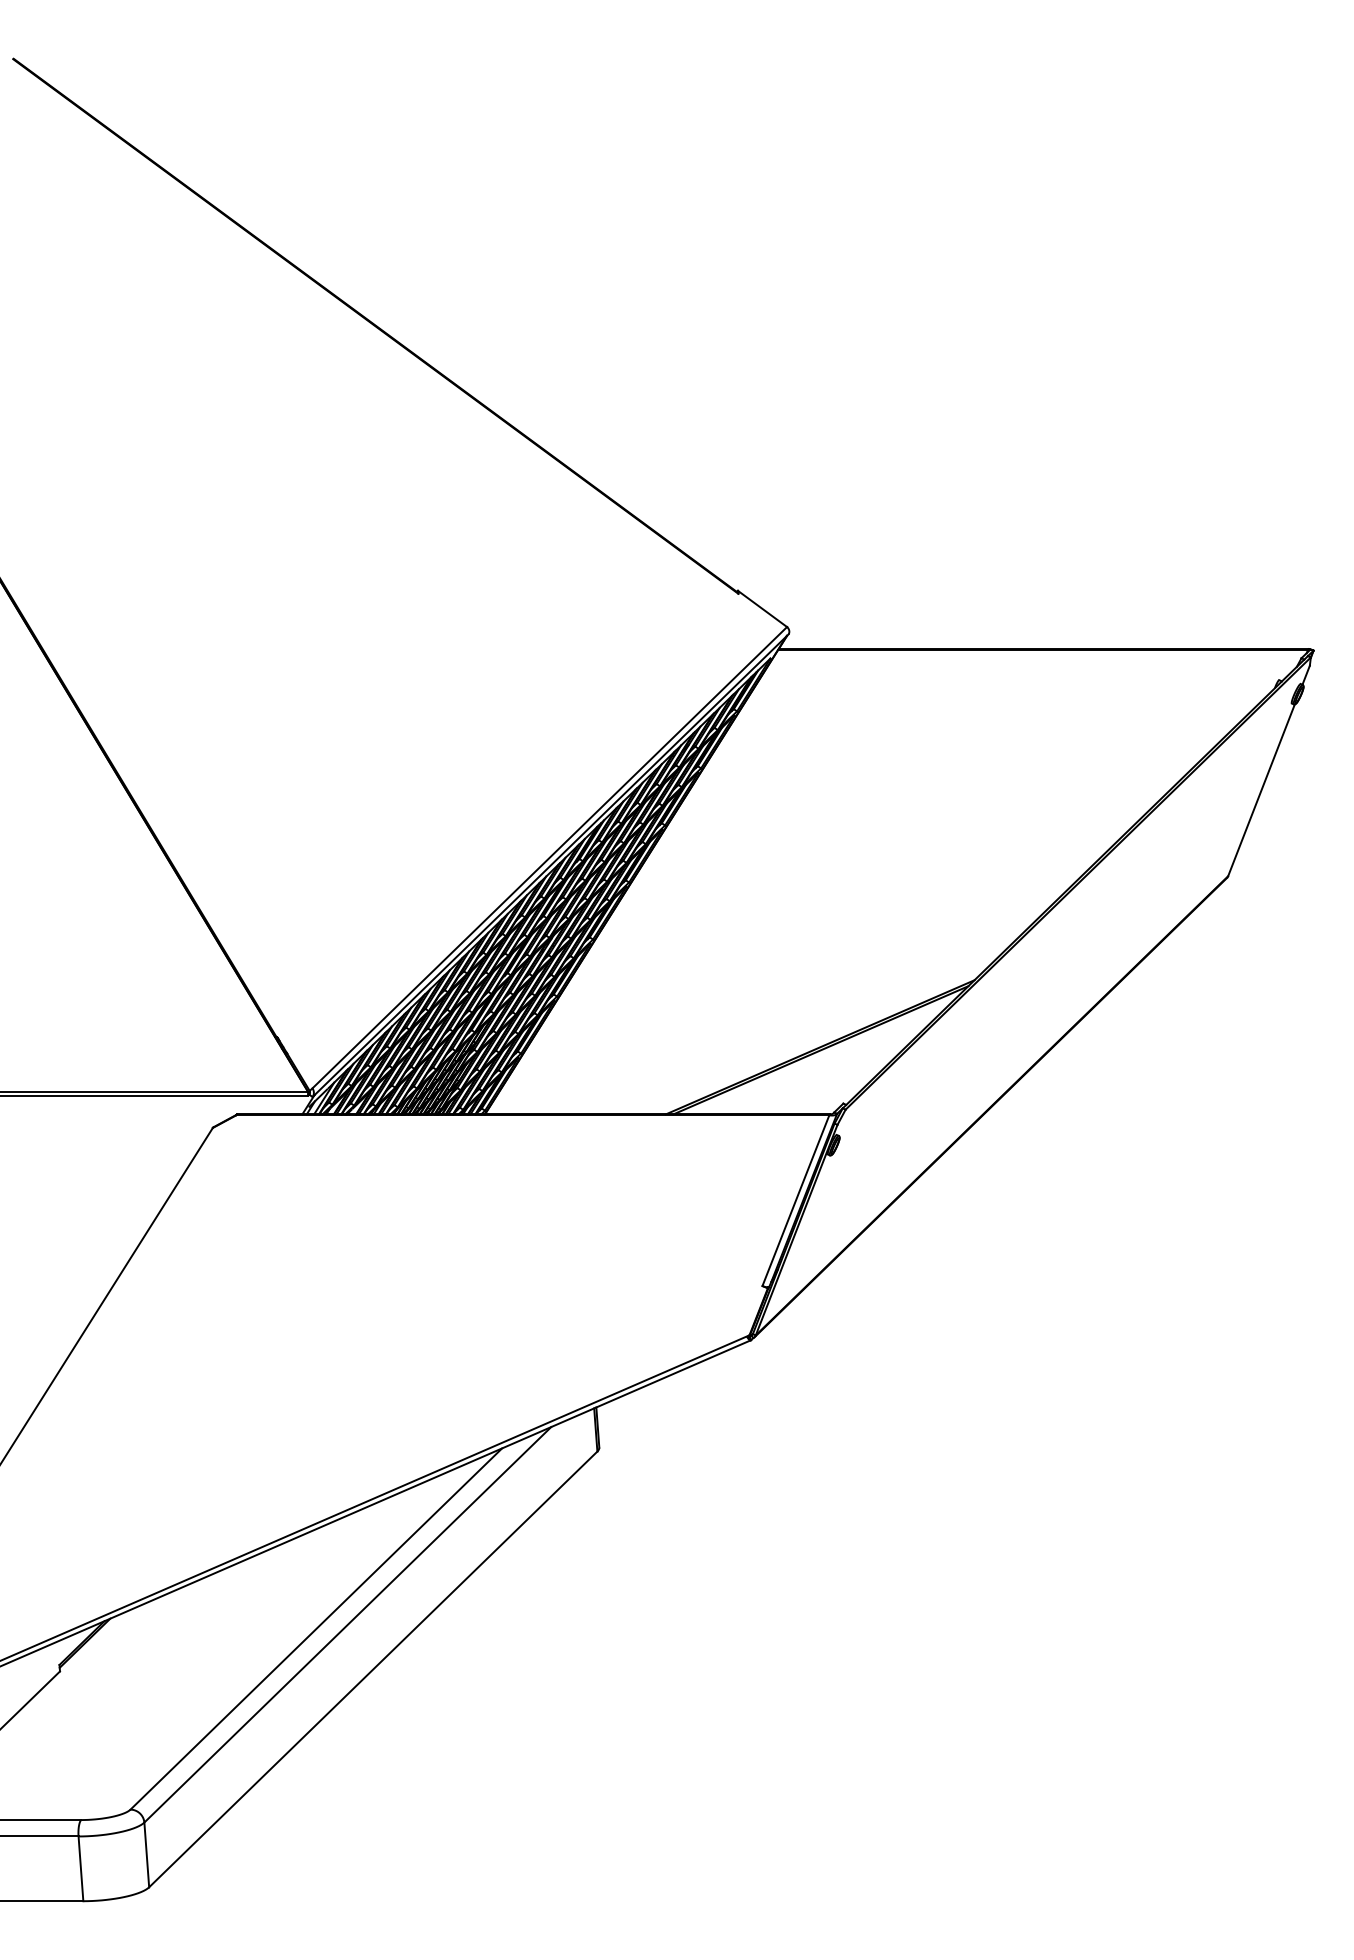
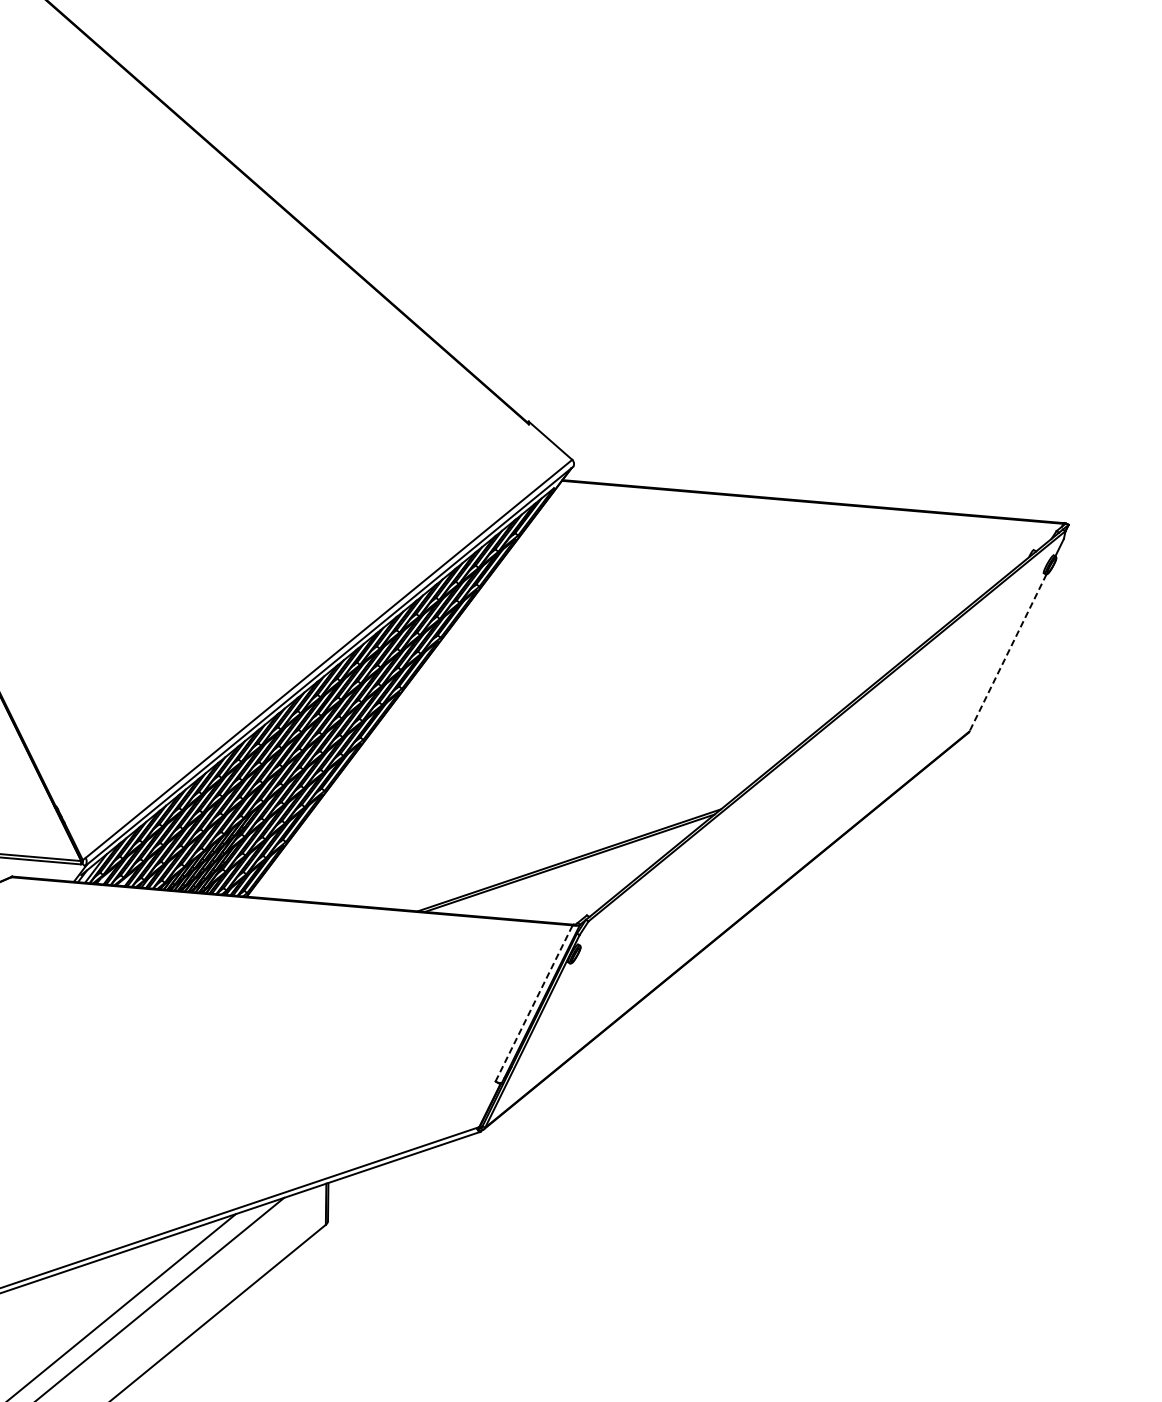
line: (1261, 790) -> (1008, 653), solid -> dashed
line: (795, 1200) -> (533, 1003), solid -> dashed

